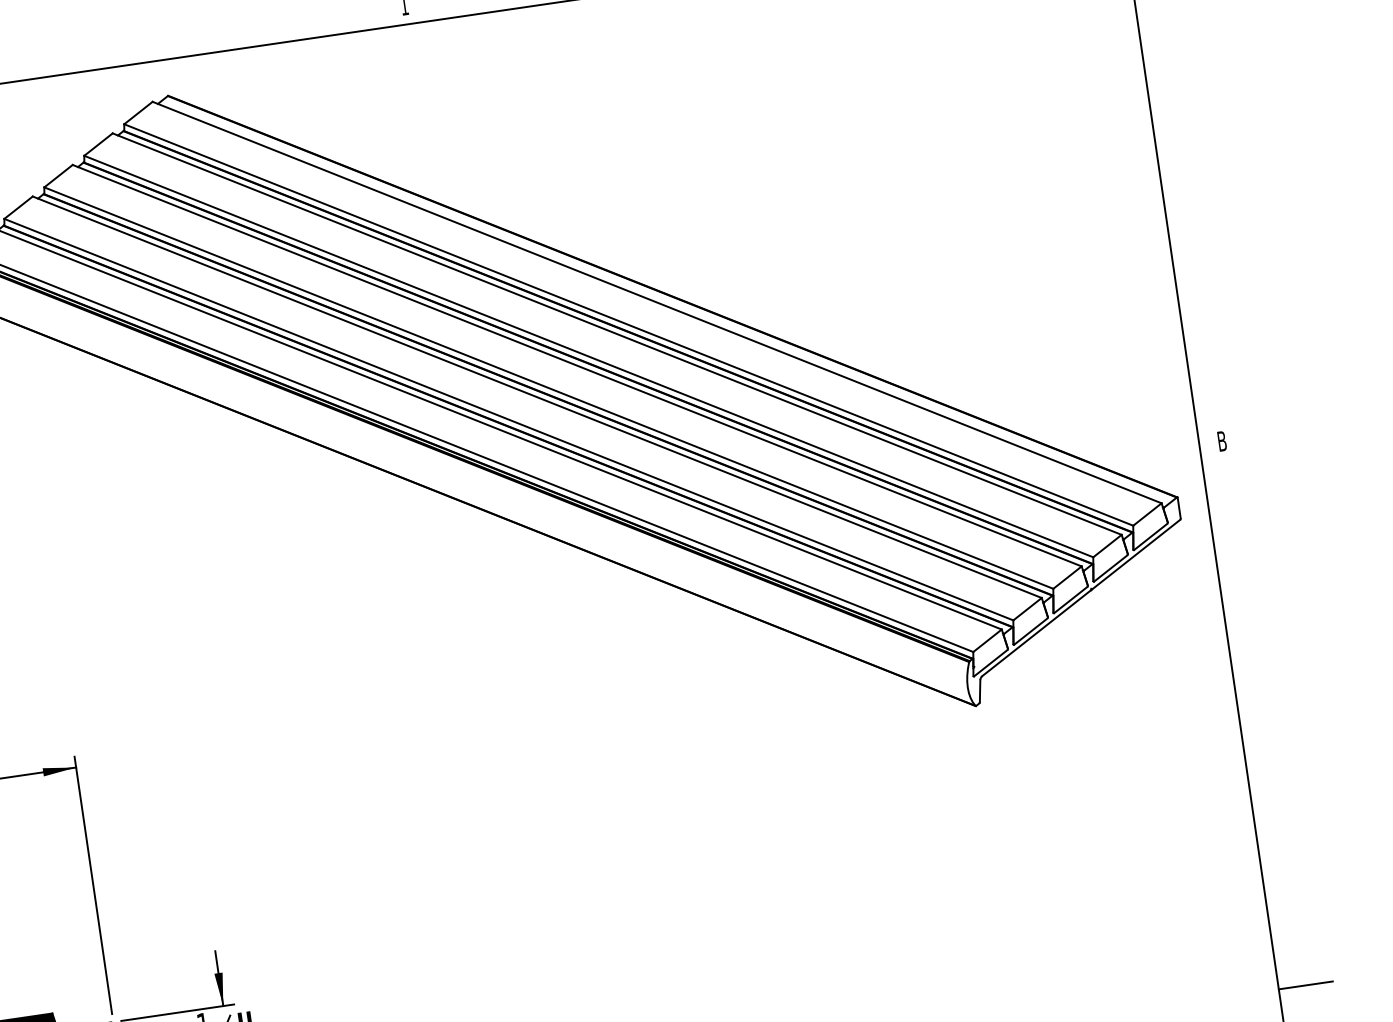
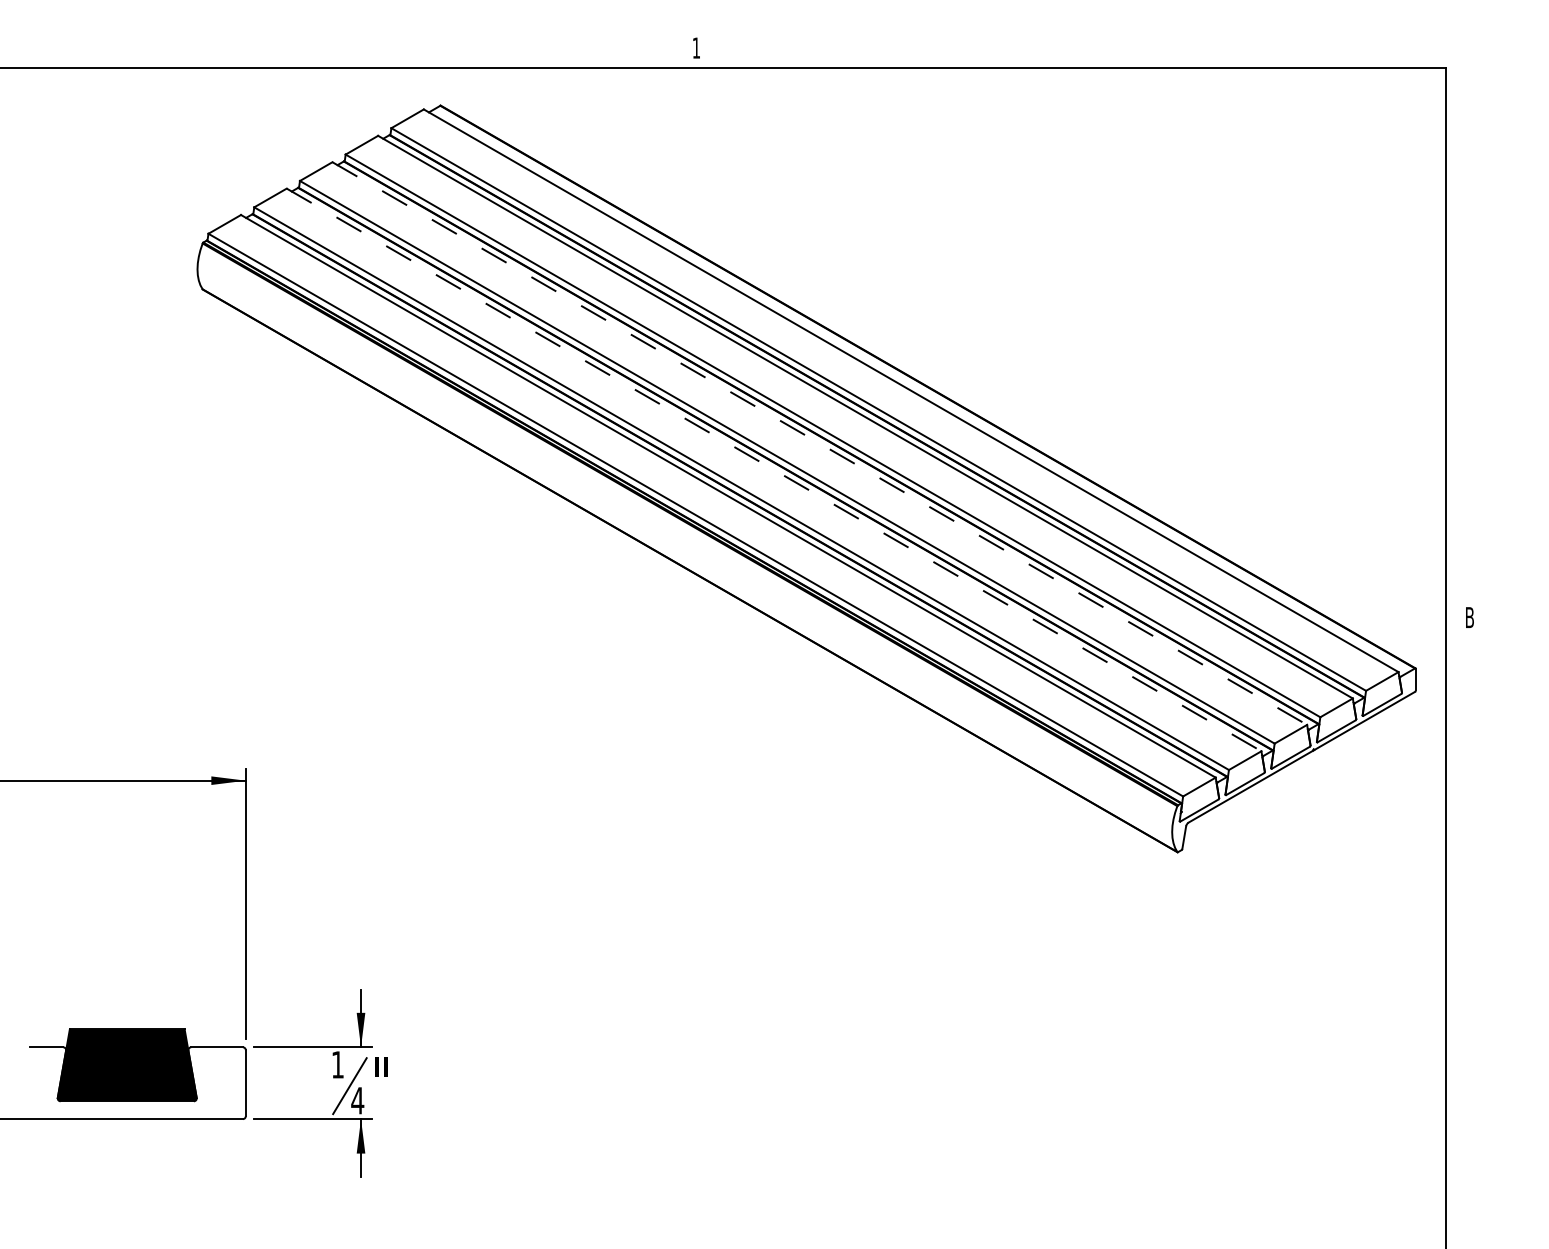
line: (576, 365) -> (819, 443), solid -> dashed
line: (537, 396) -> (774, 469), solid -> dashed
line: (1305, 985) -> (1473, 1188), removed

